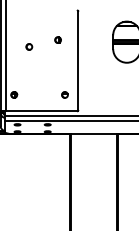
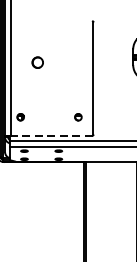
part: (57, 39) -> (69, 54), removed
part: (29, 46) -> (38, 62), size x1.6
line: (41, 111) -> (51, 136), solid -> dashed

